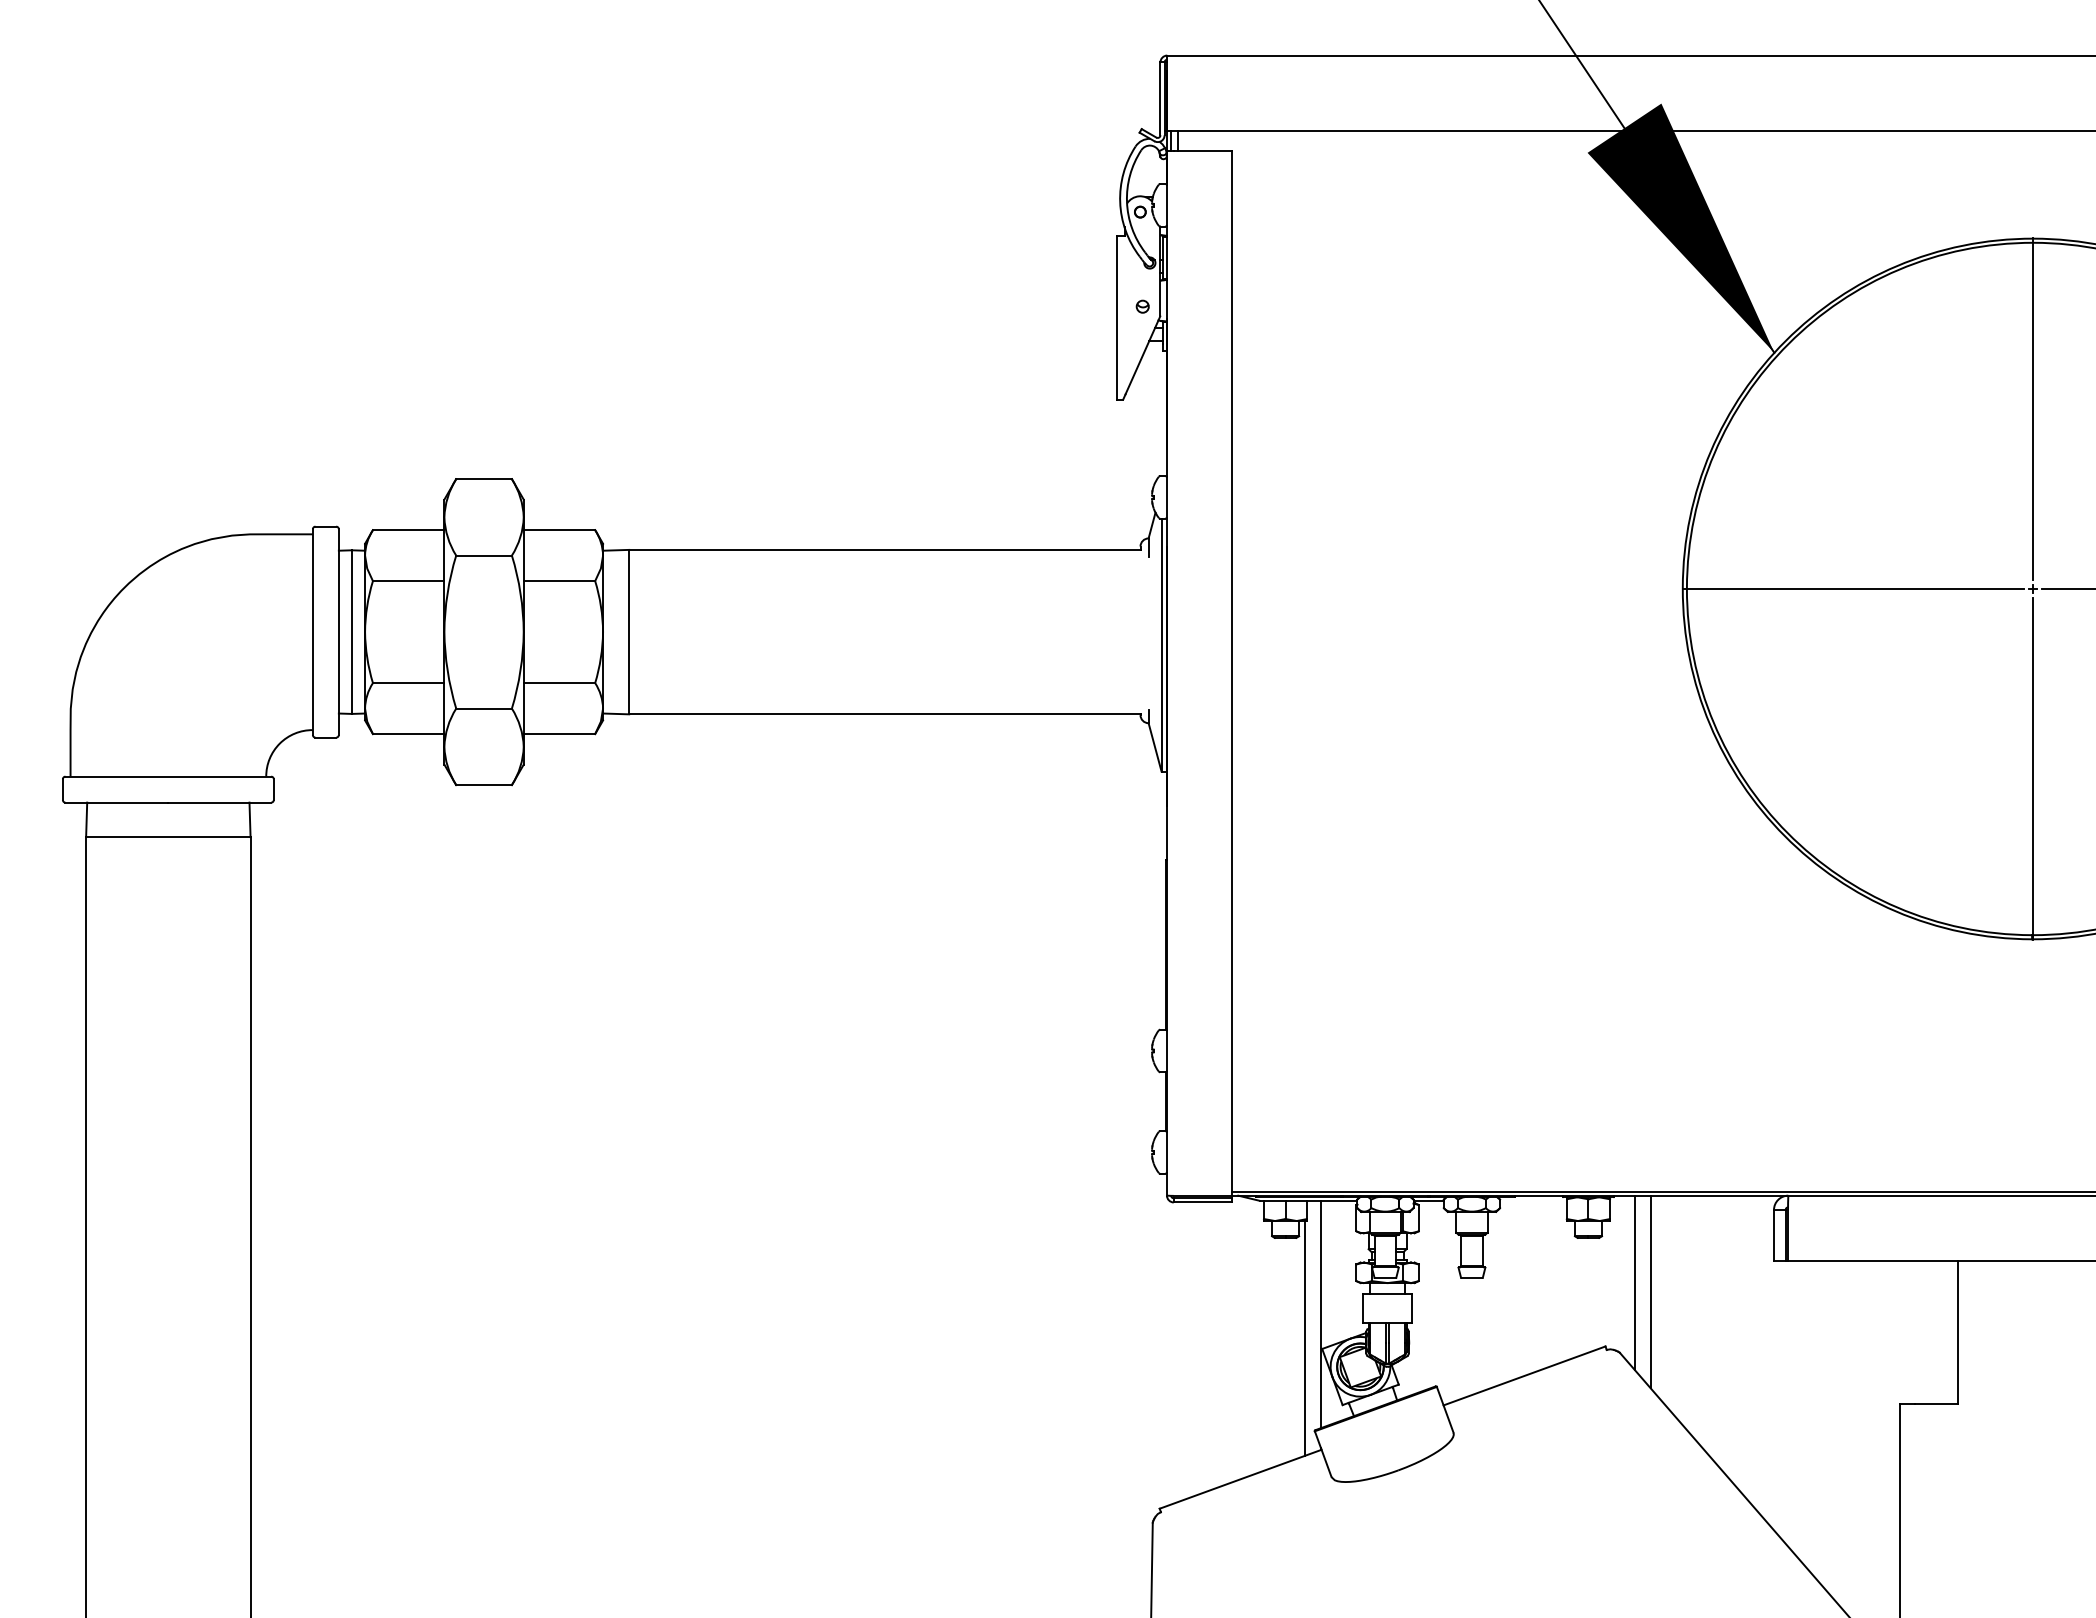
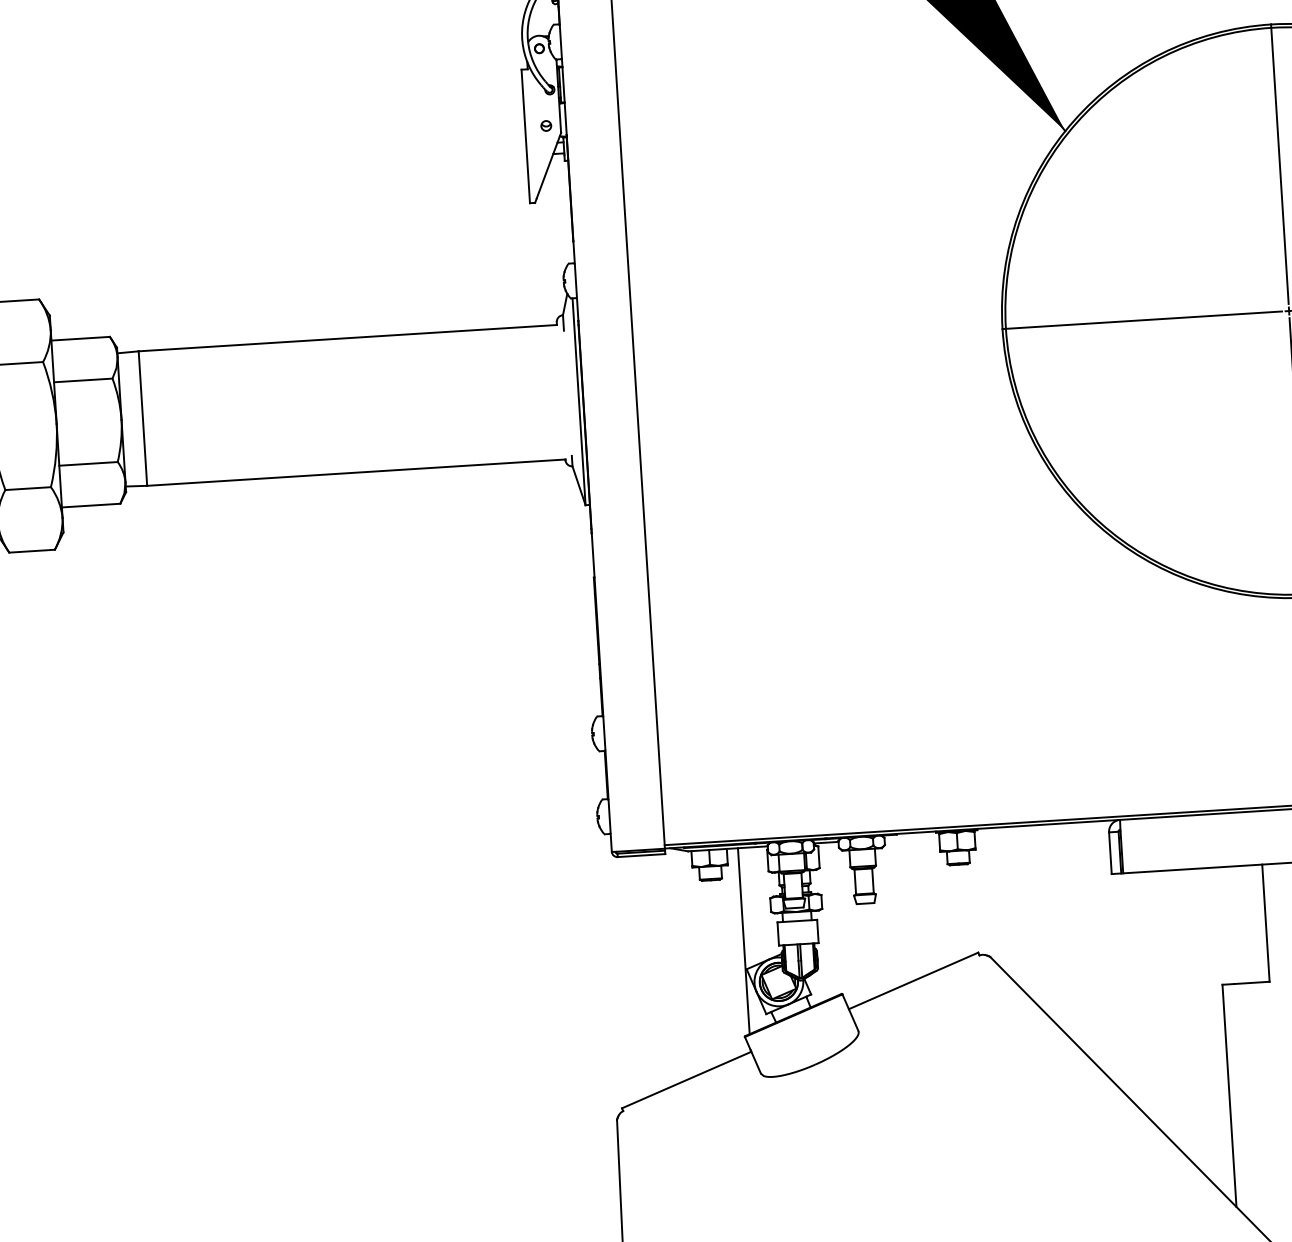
line: (1634, 1282) -> (998, 898), removed
line: (1650, 1291) -> (1012, 905), removed
line: (1304, 1337) -> (731, 960), removed

